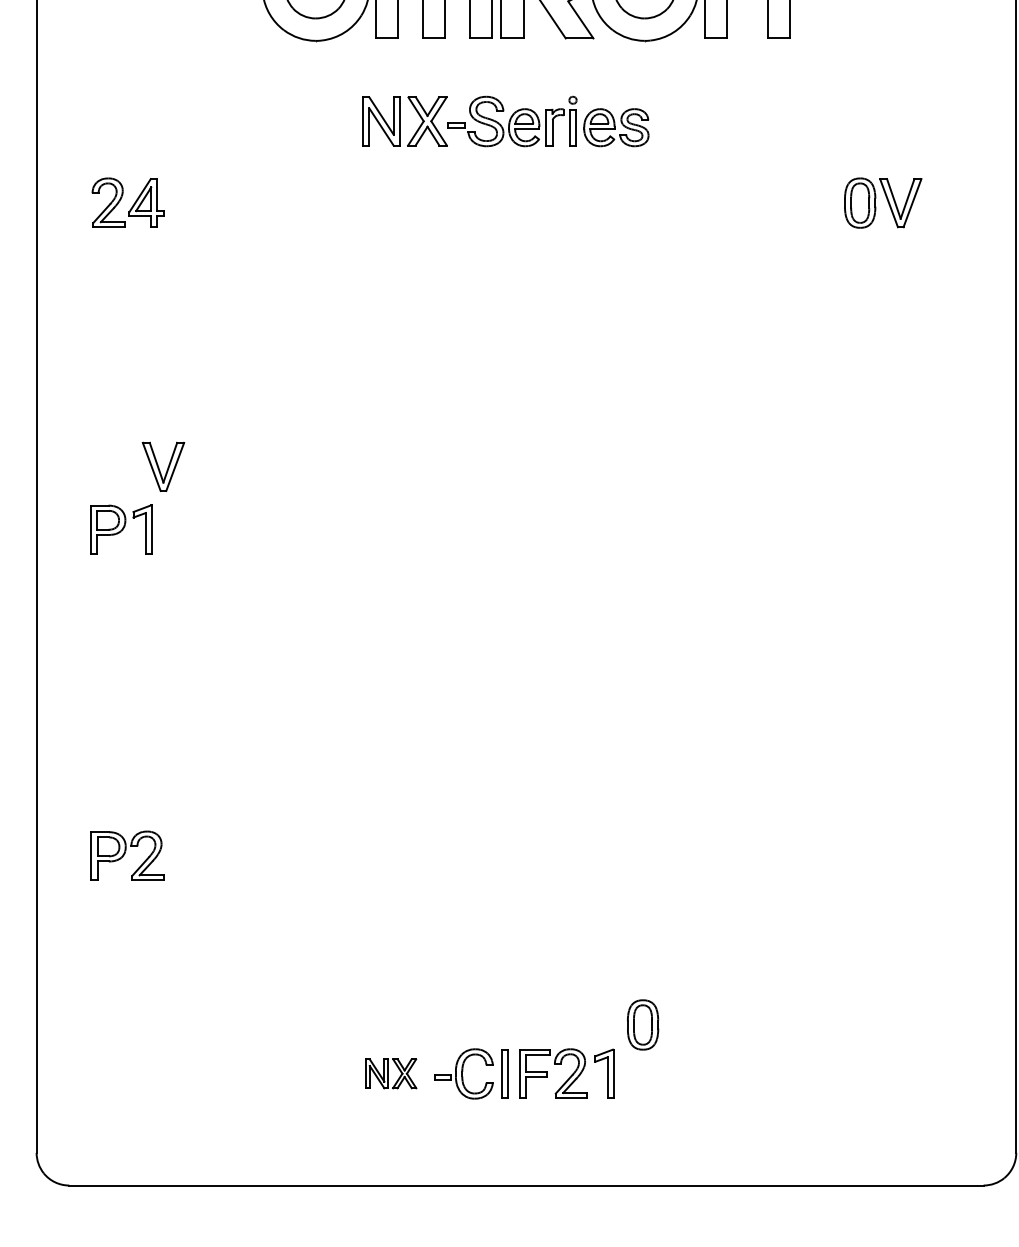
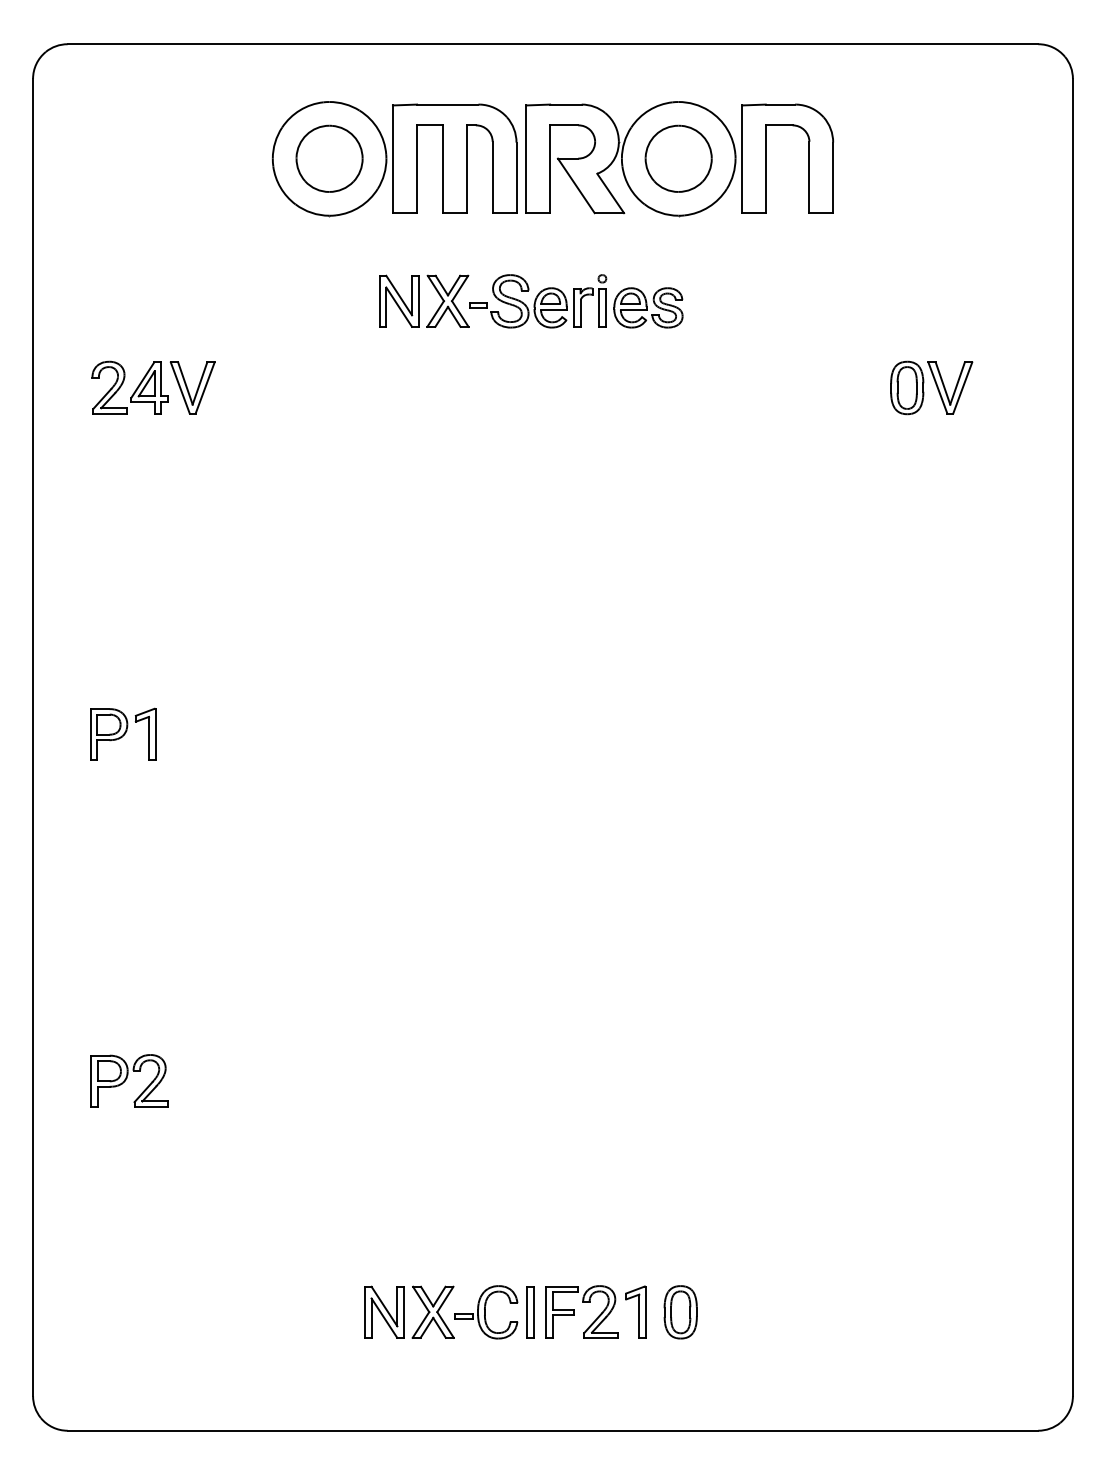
part: (163, 466) -> (192, 387), moved
part: (642, 1025) -> (680, 1312), moved
part: (391, 1073) -> (409, 1311), size x1.67

